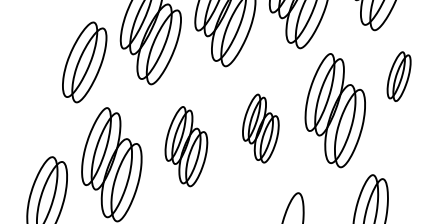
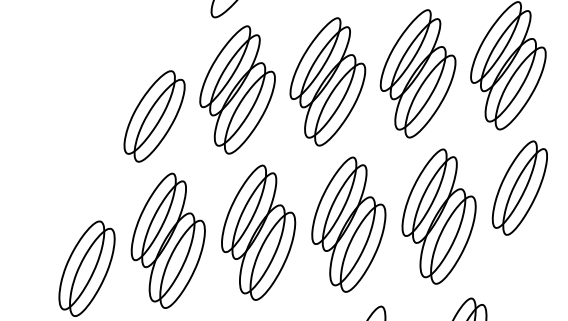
part: (398, 76) -> (519, 187), size x1.67
part: (260, 128) -> (348, 224), size x1.67
part: (186, 146) -> (258, 232), size x1.43

